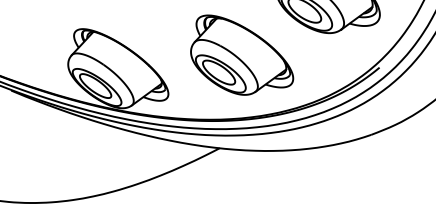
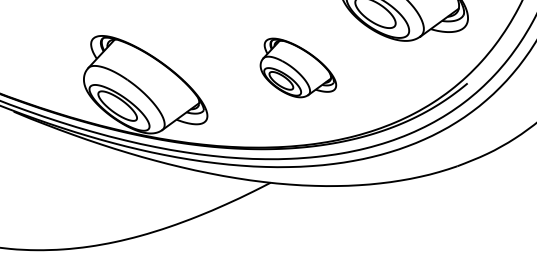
part: (242, 54) -> (298, 67), size x0.6

